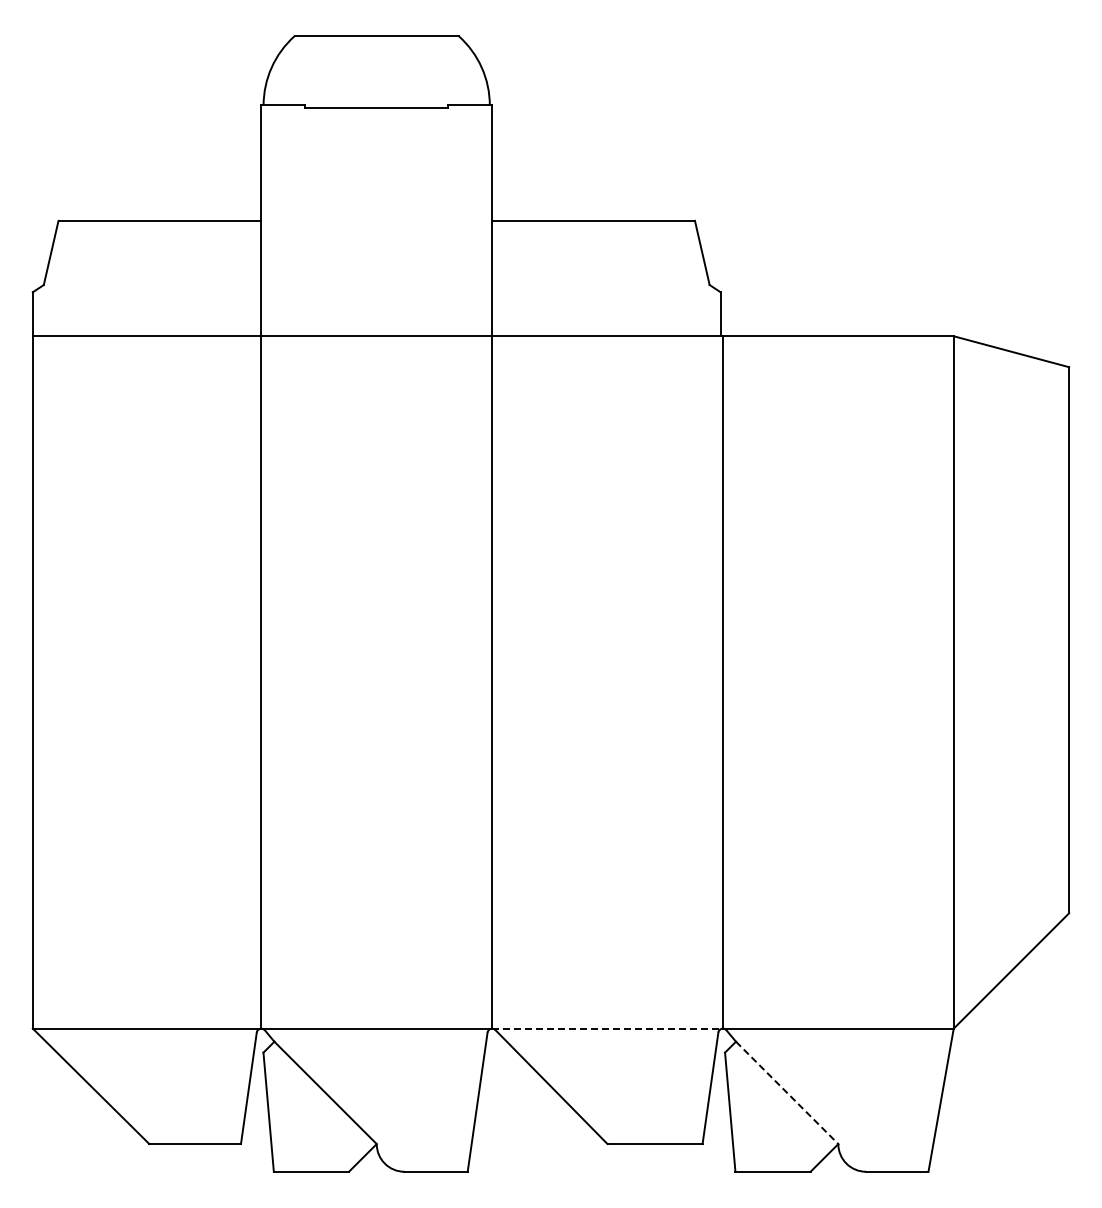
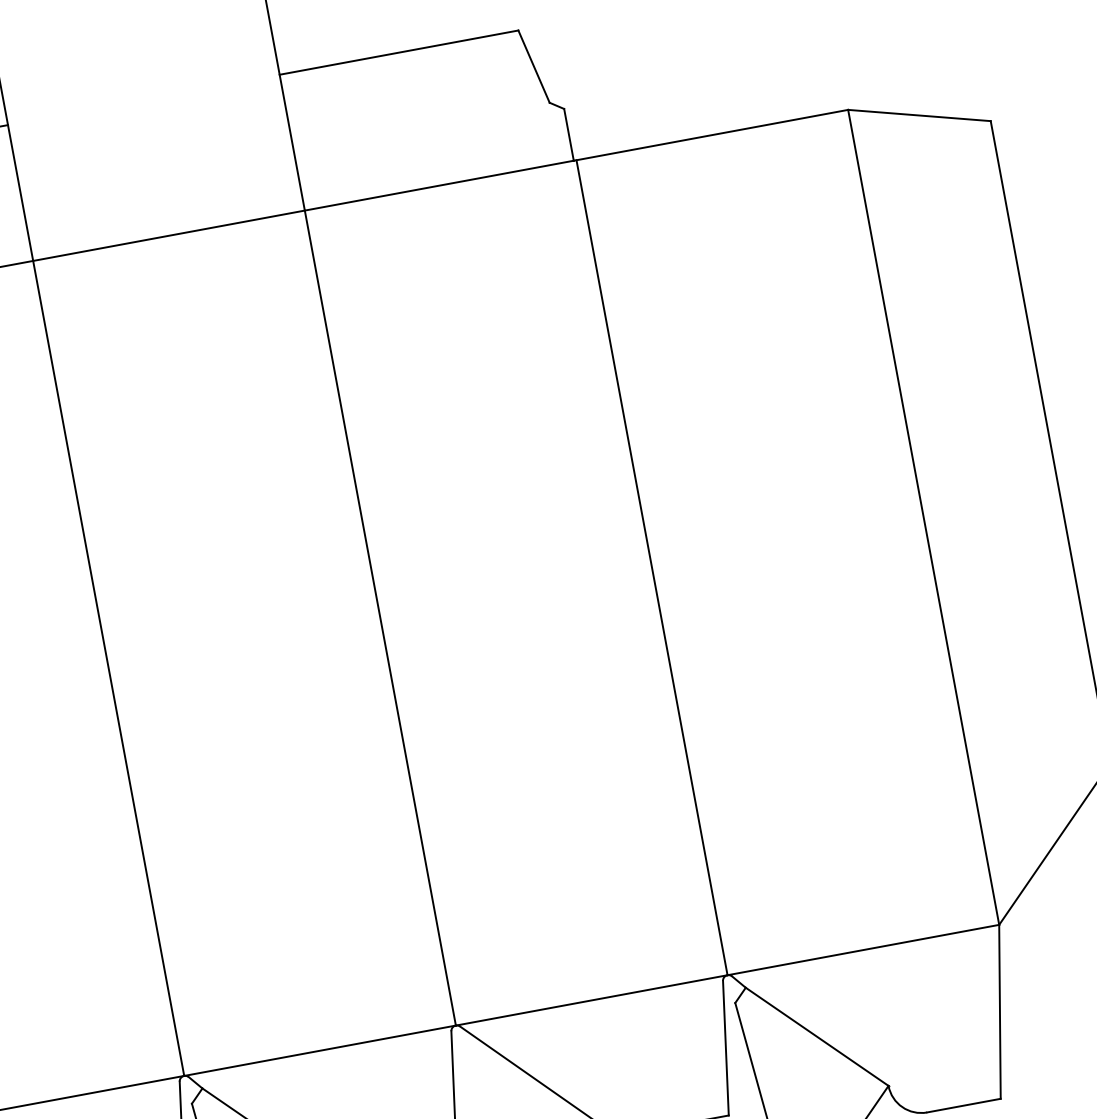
line: (608, 1028) -> (592, 1000), dashed -> solid
line: (787, 1093) -> (817, 1037), dashed -> solid

